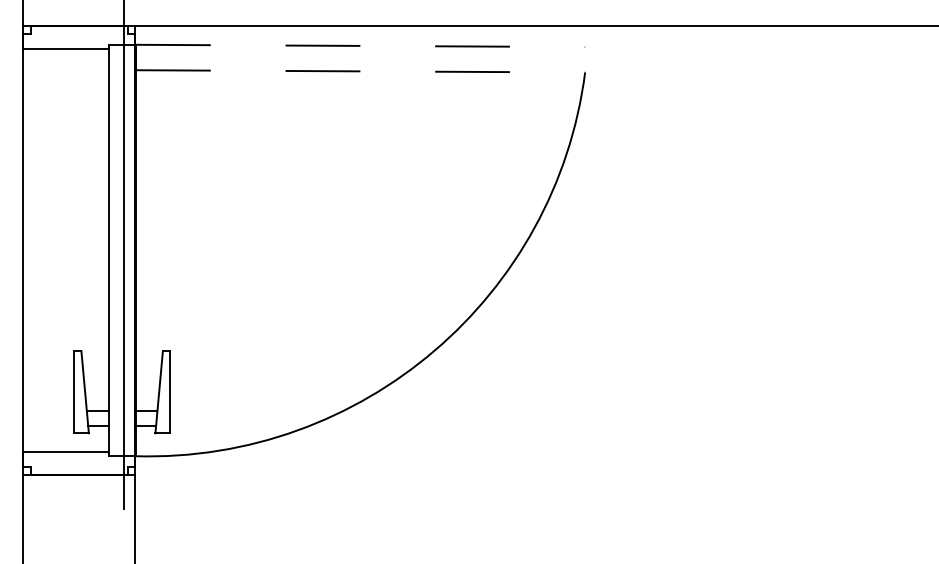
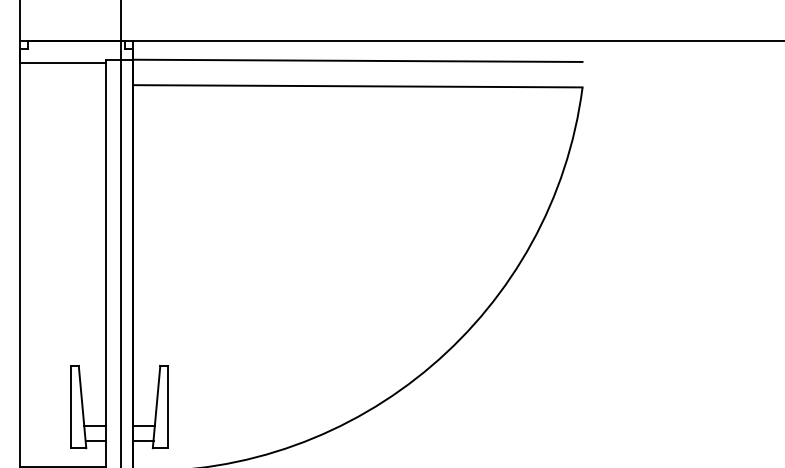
line: (360, 45) -> (357, 60), dashed -> solid
line: (360, 71) -> (357, 86), dashed -> solid

